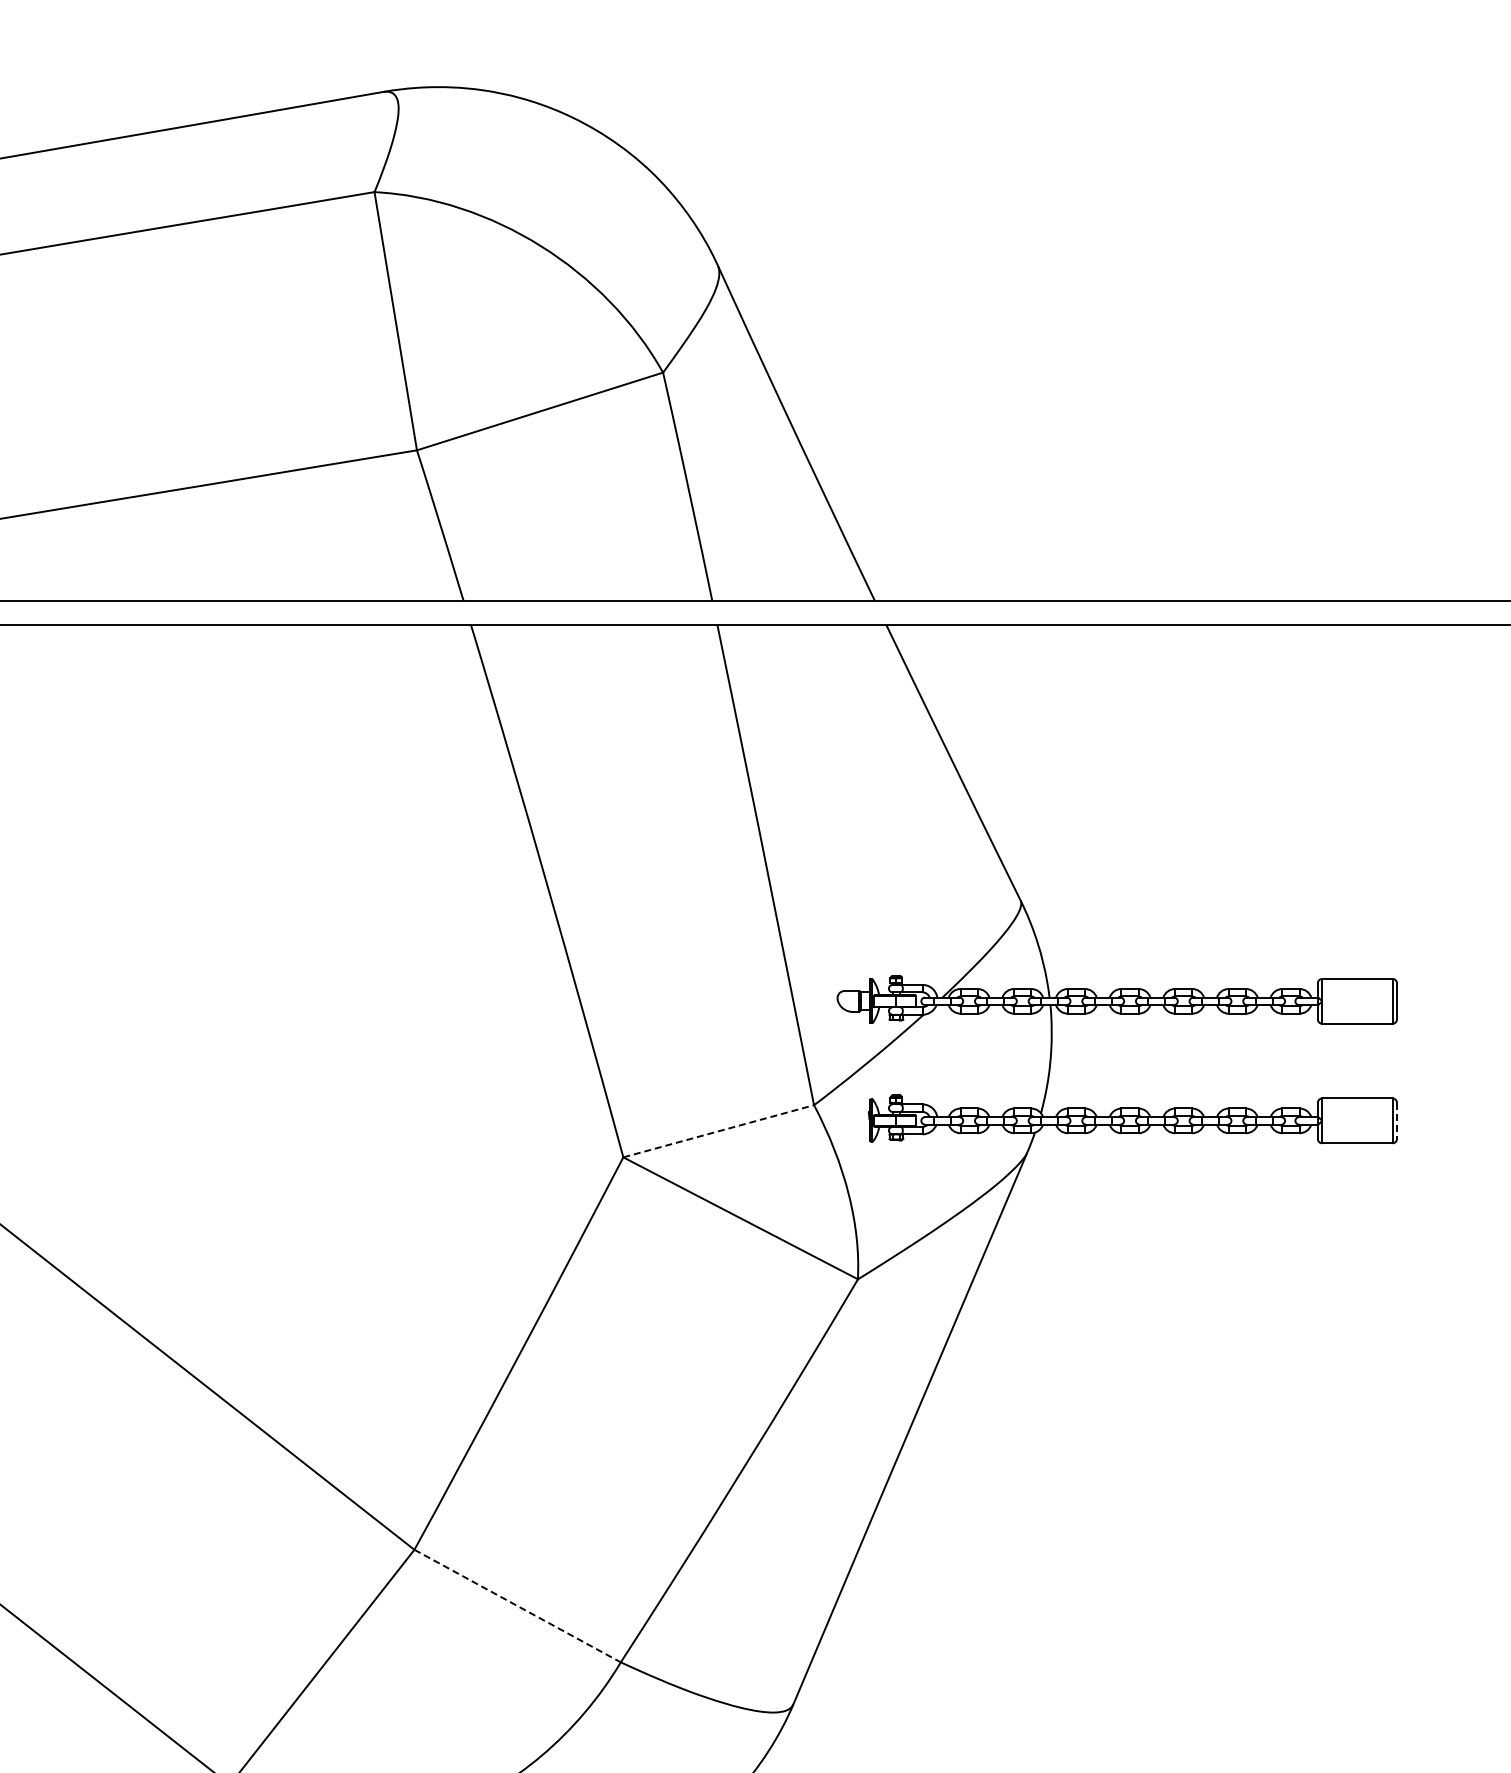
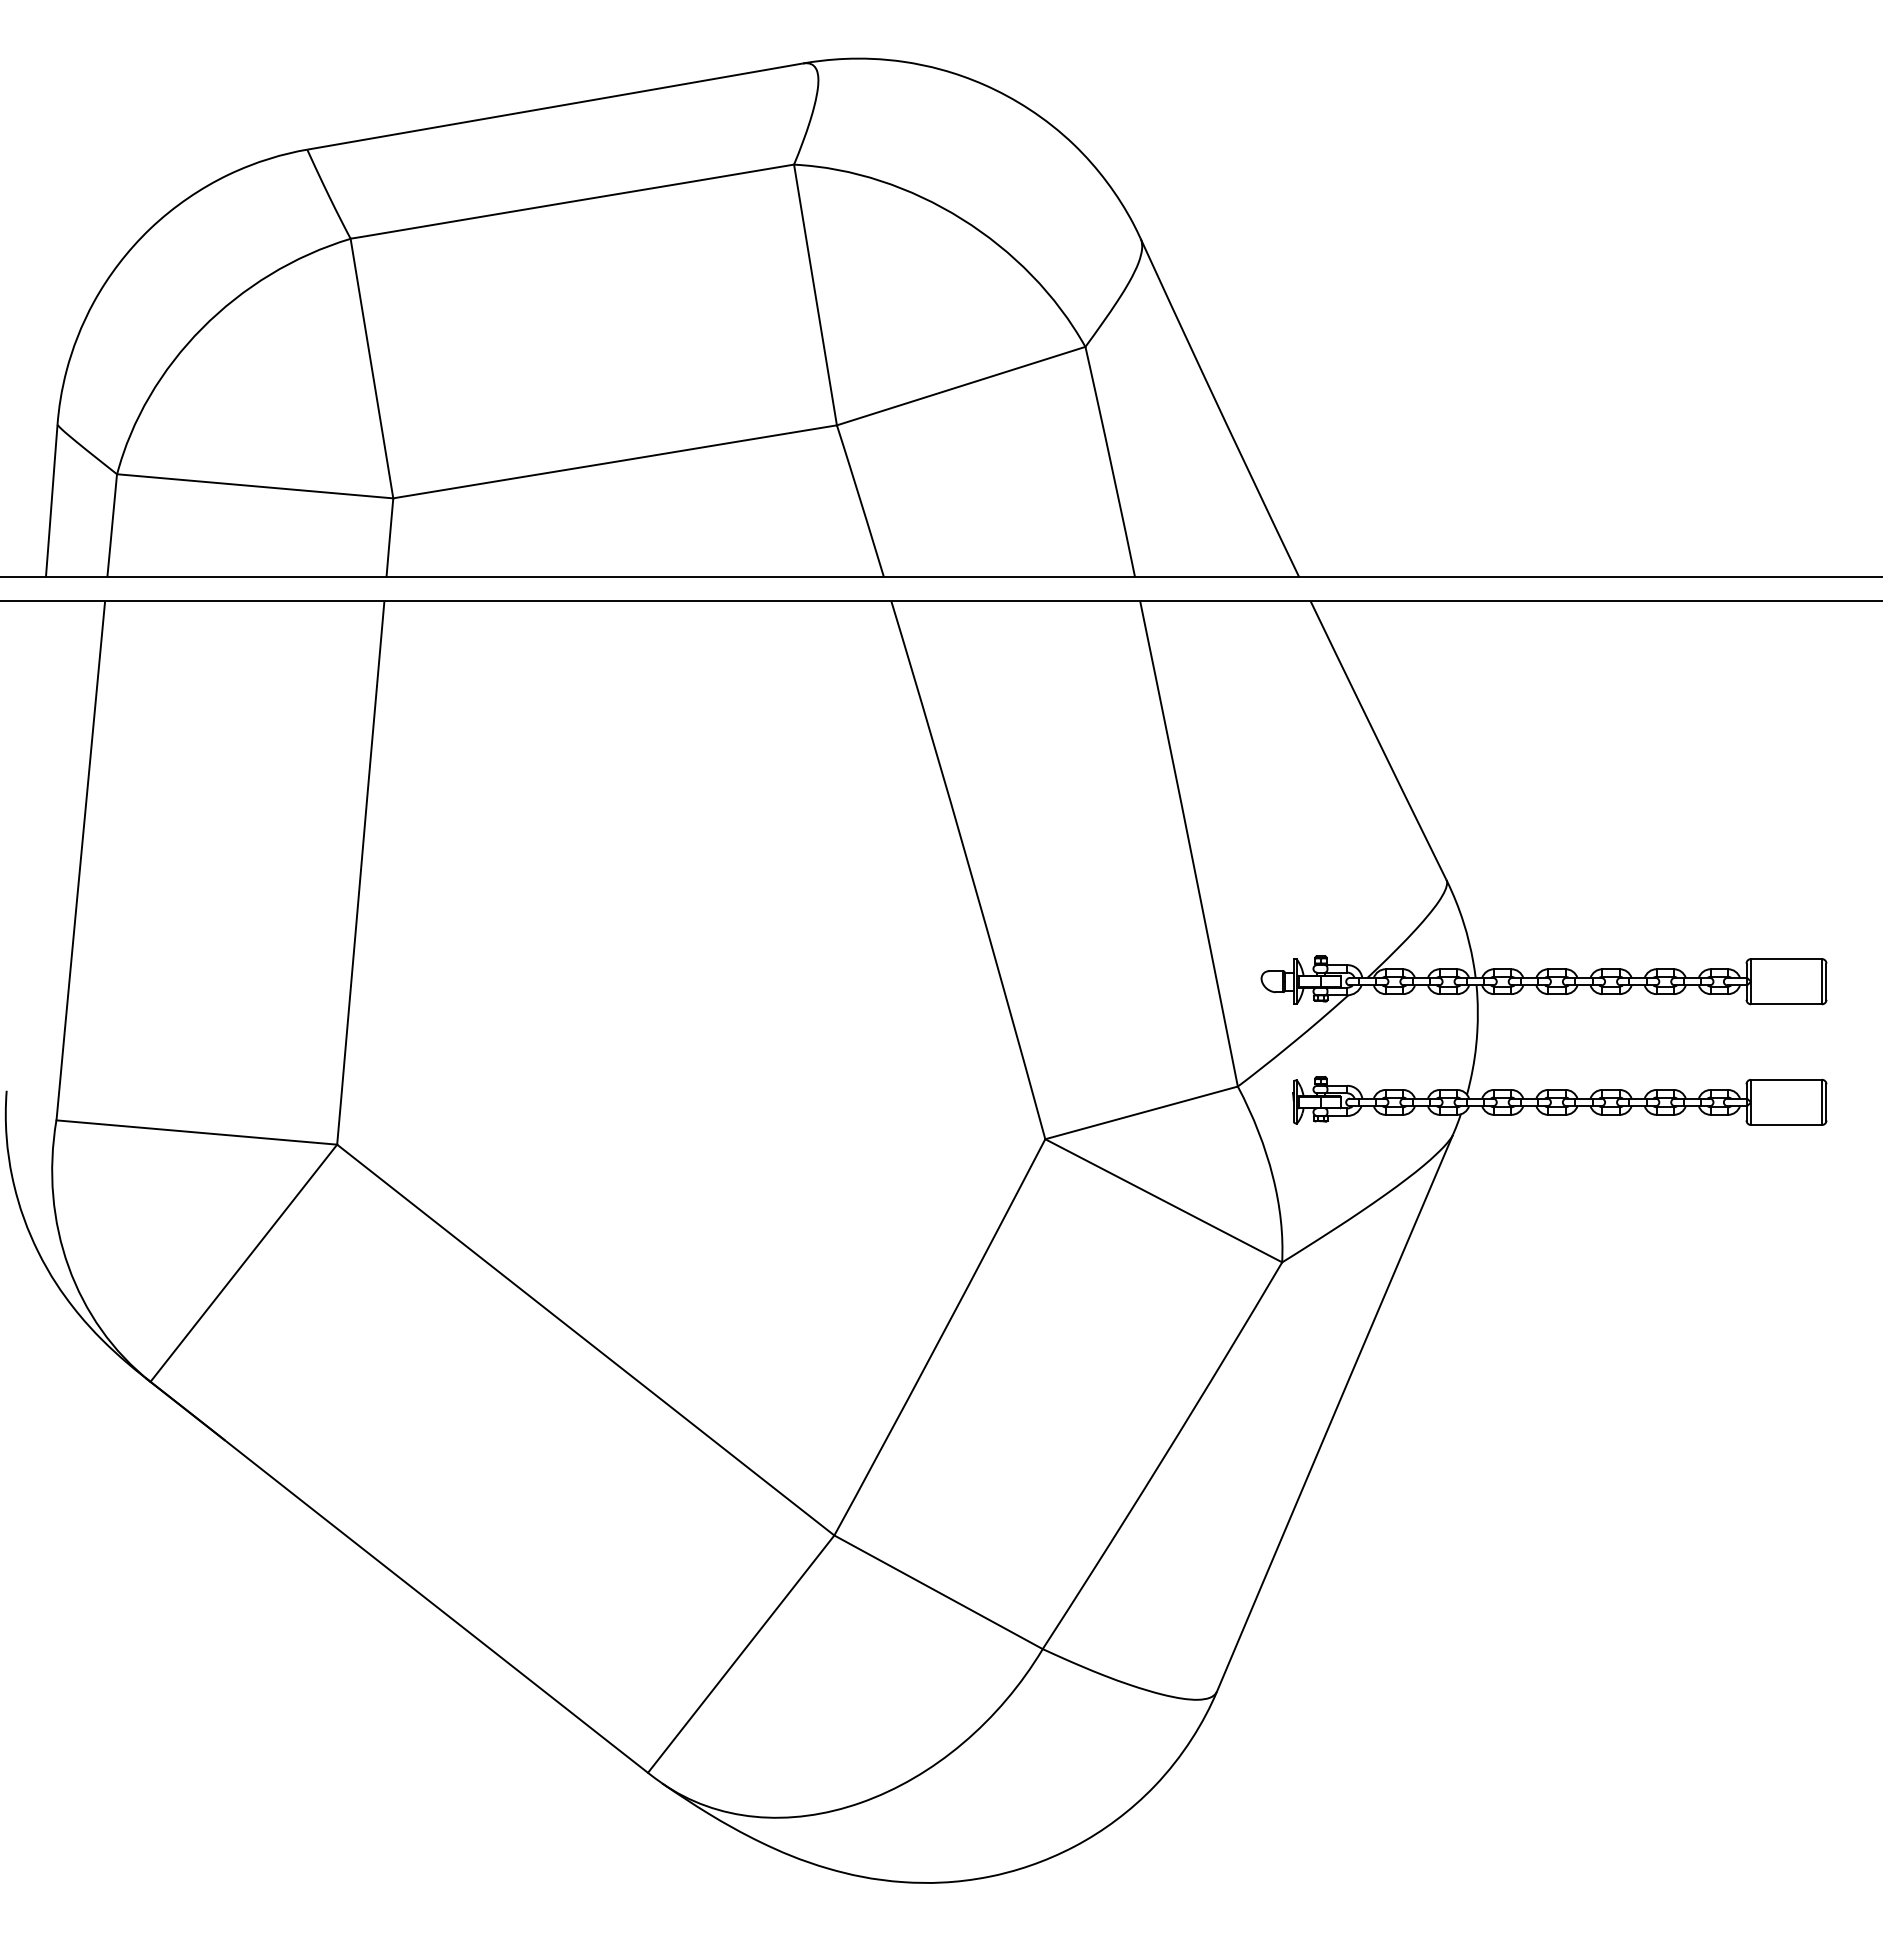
line: (1397, 1120) -> (1826, 1102), dashed -> solid
line: (718, 1130) -> (1141, 1112), dashed -> solid
line: (517, 1606) -> (938, 1592), dashed -> solid

